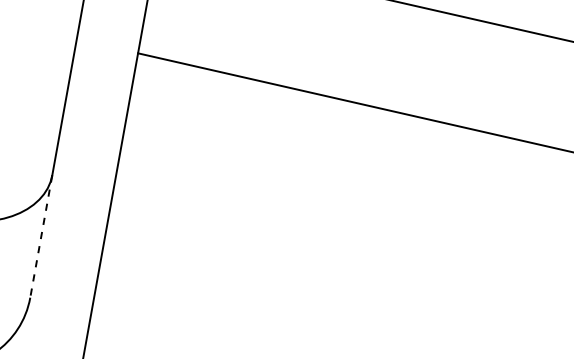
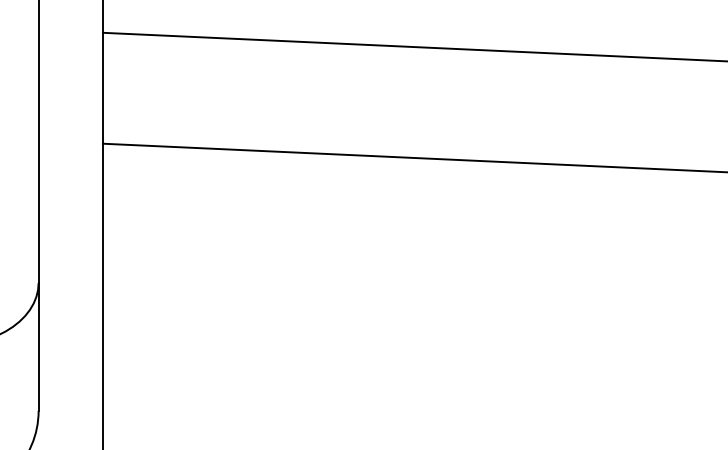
line: (41, 236) -> (38, 346), dashed -> solid

